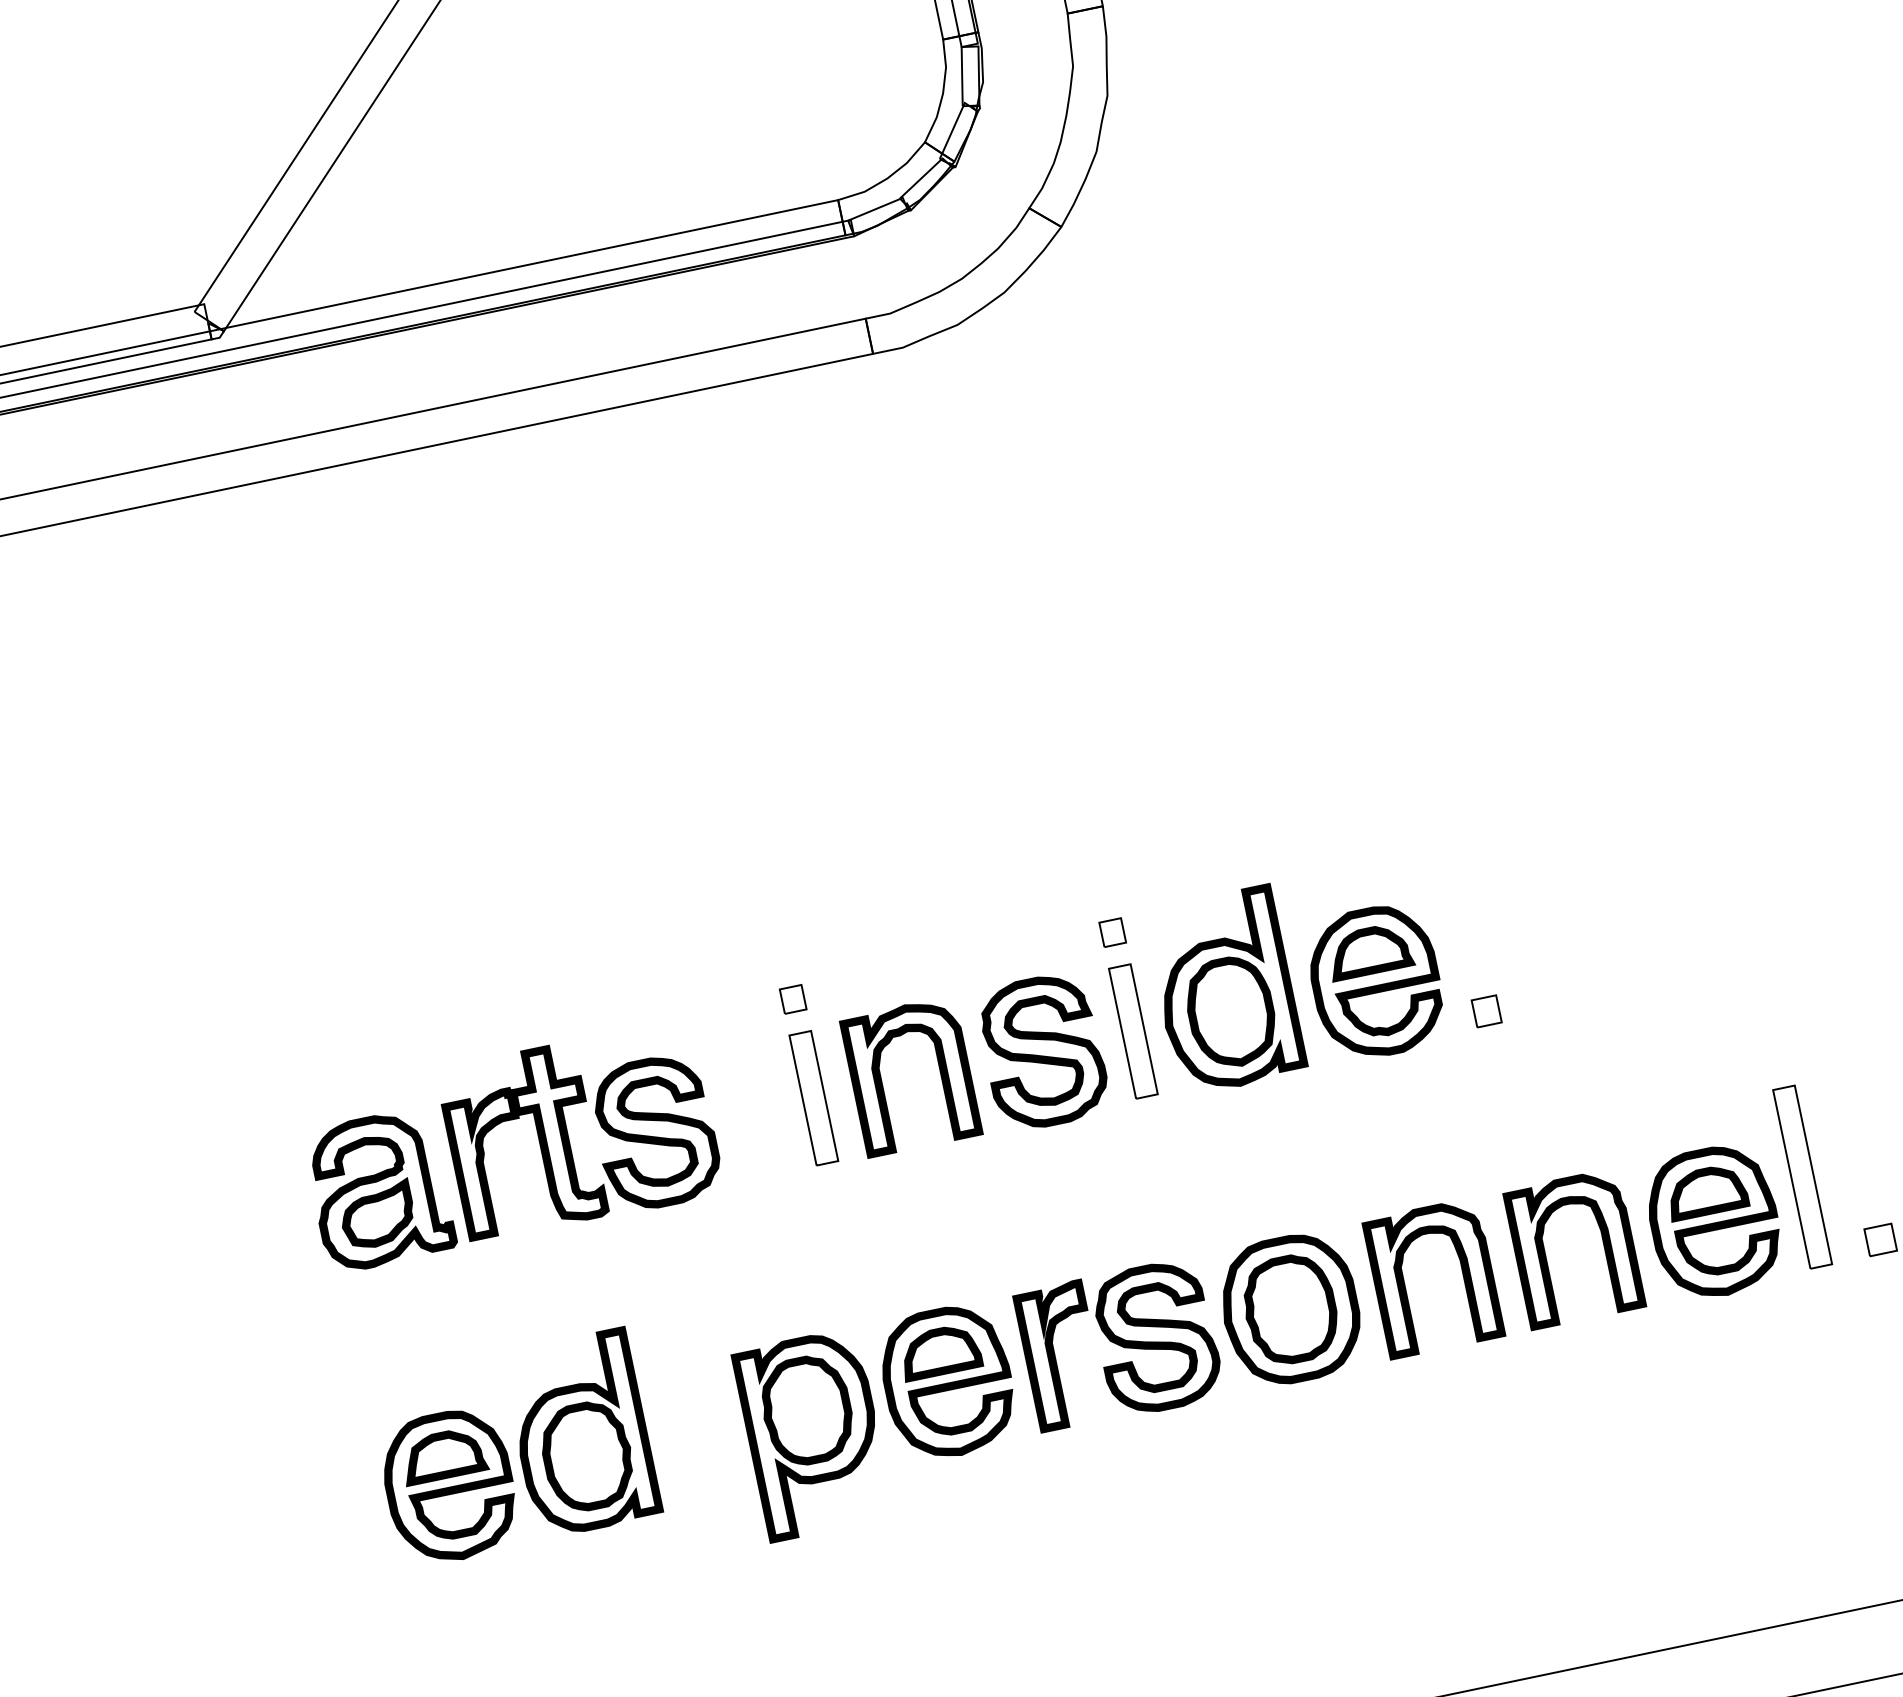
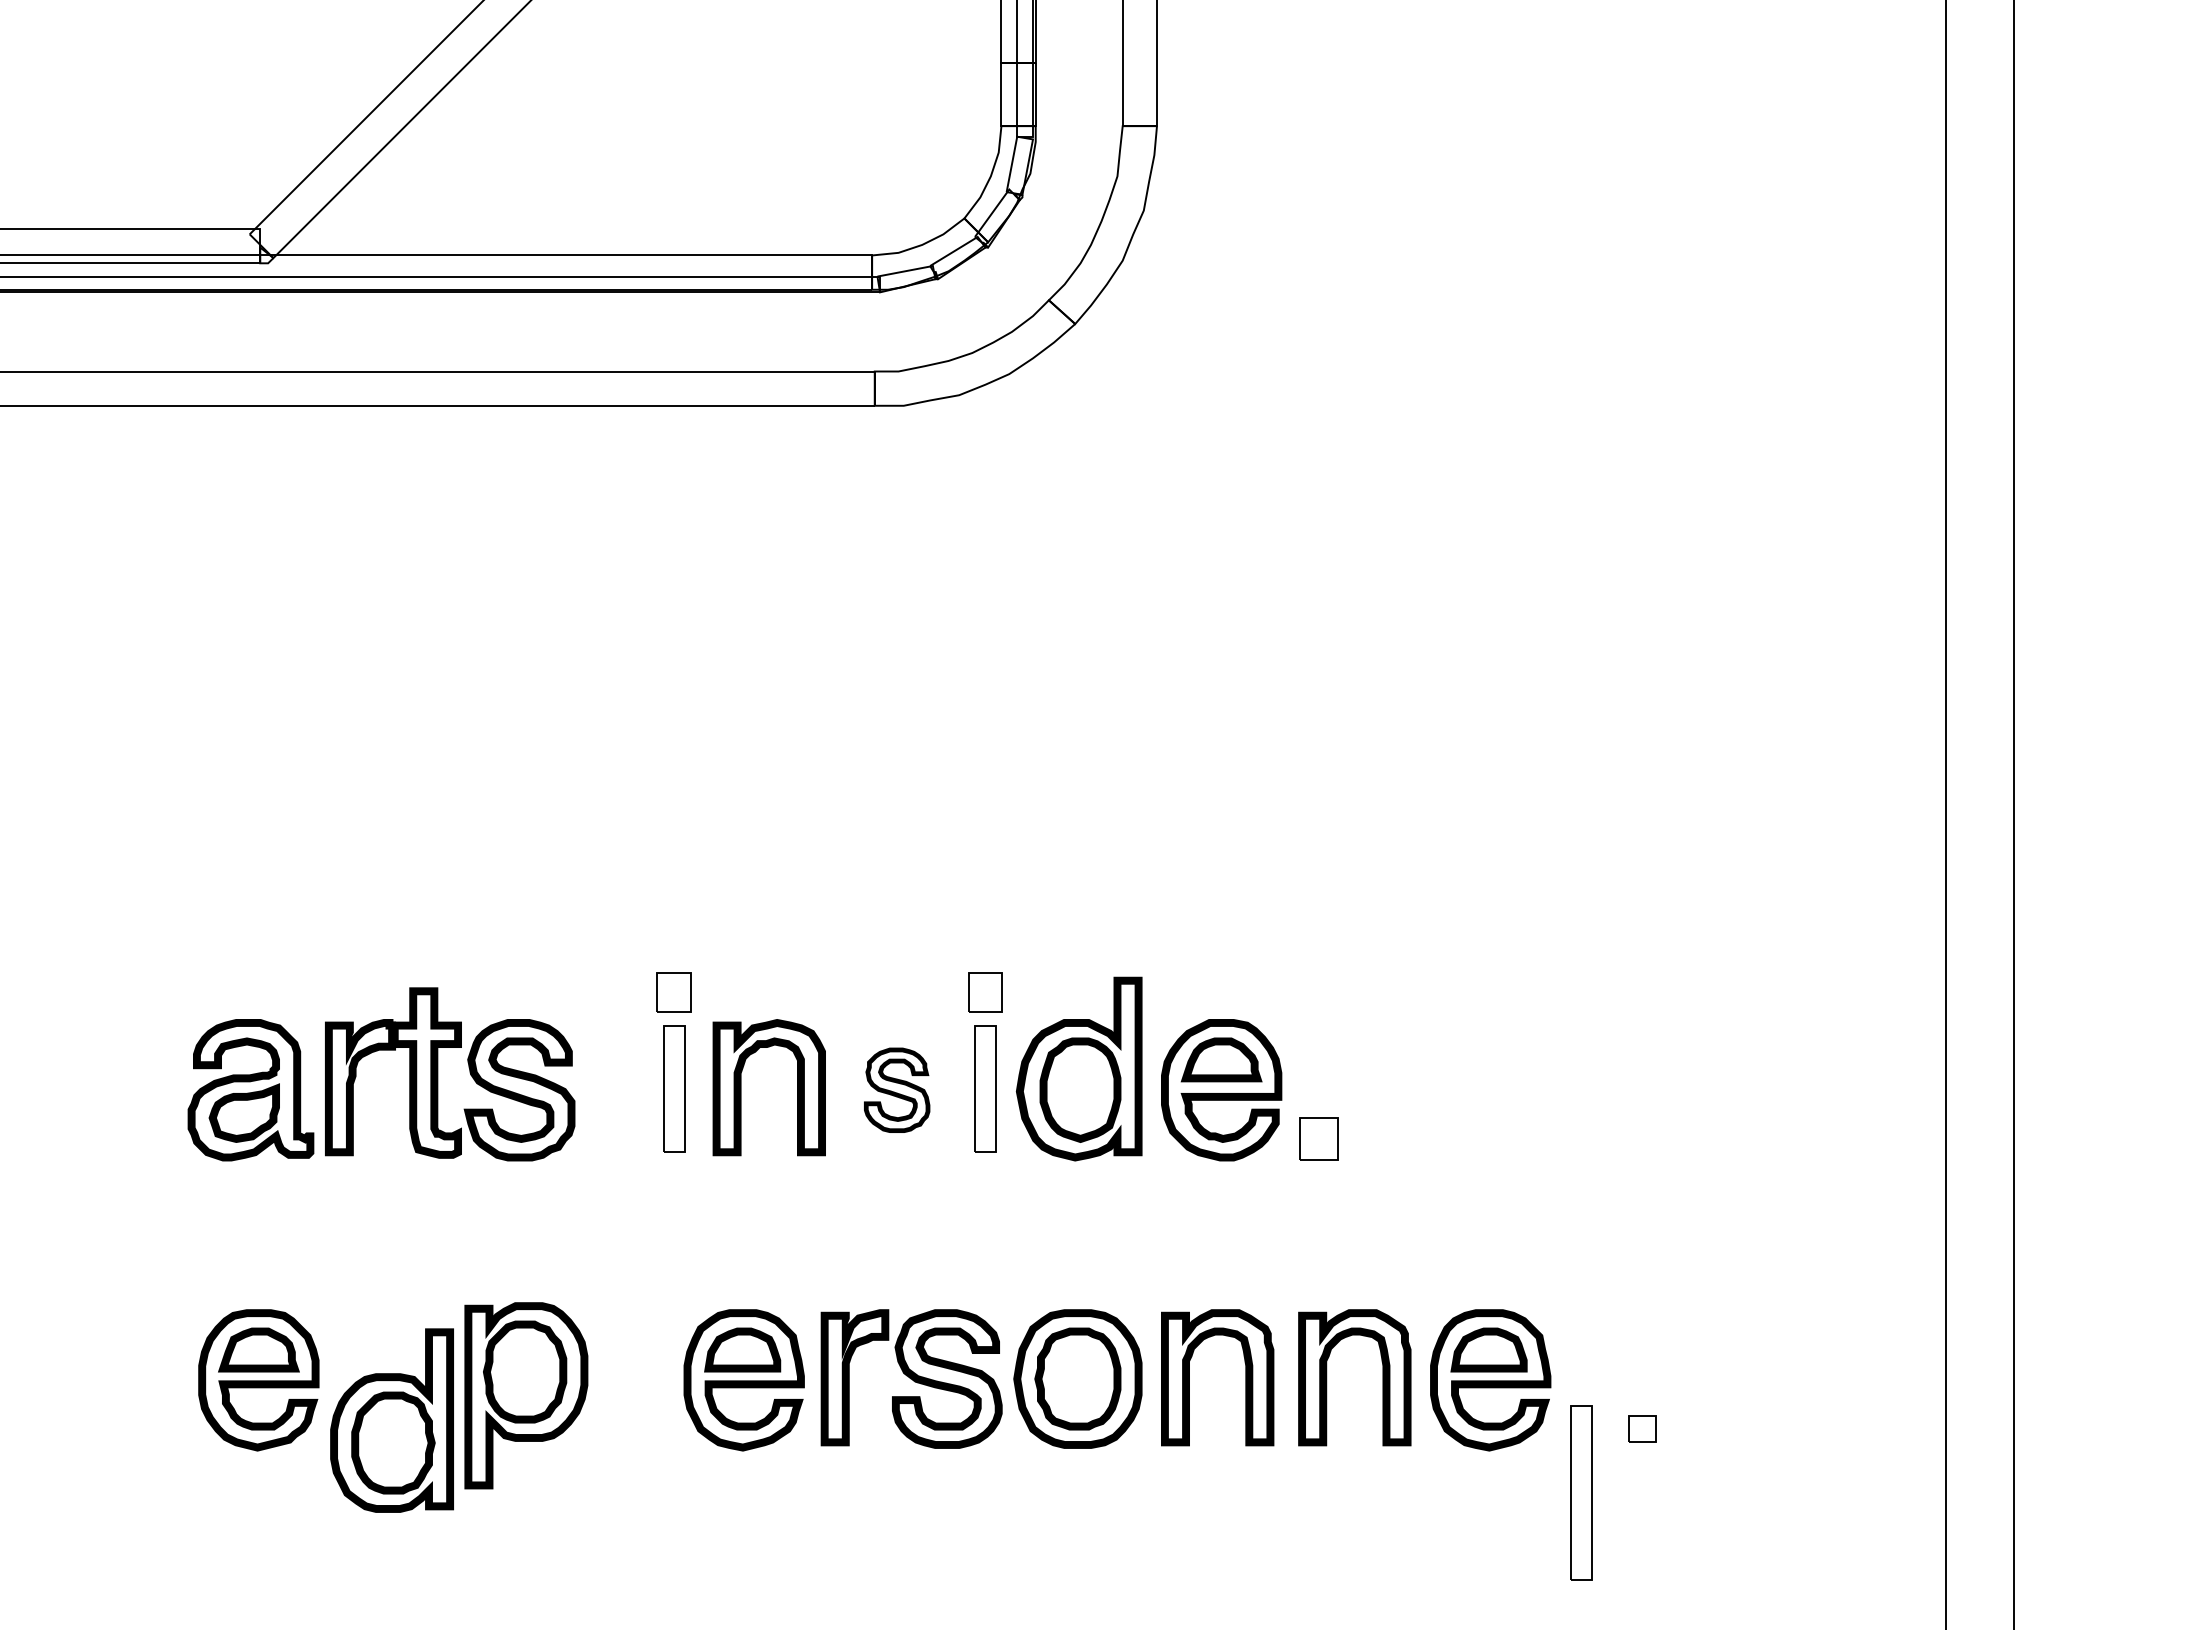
part: (1112, 932) -> (985, 992), size x1.6
part: (793, 999) -> (674, 992), size x1.6
part: (1485, 1011) -> (1318, 1138), size x1.6
part: (1042, 1052) -> (896, 1090), size x0.6
part: (1802, 1176) -> (1581, 1492), moved
part: (580, 1433) -> (391, 1420), moved
part: (813, 1434) -> (526, 1395), moved

